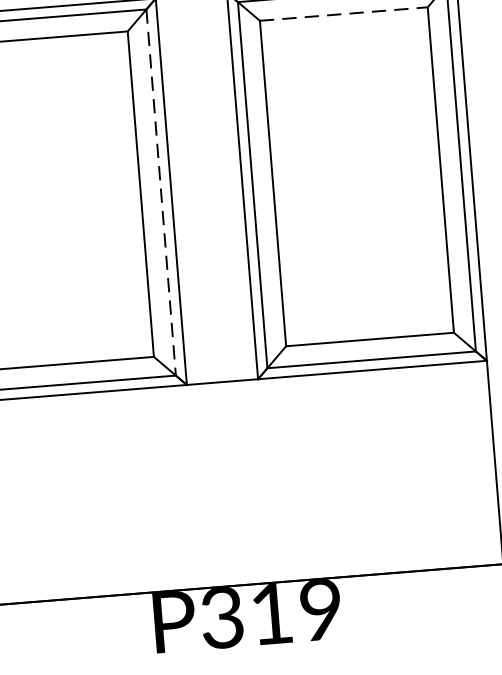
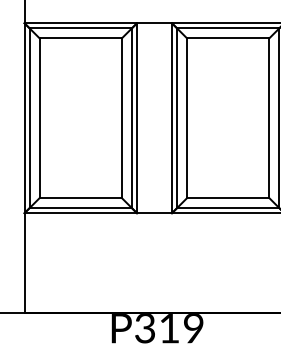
line: (344, 14) -> (228, 38), dashed -> solid
line: (162, 192) -> (132, 118), dashed -> solid

